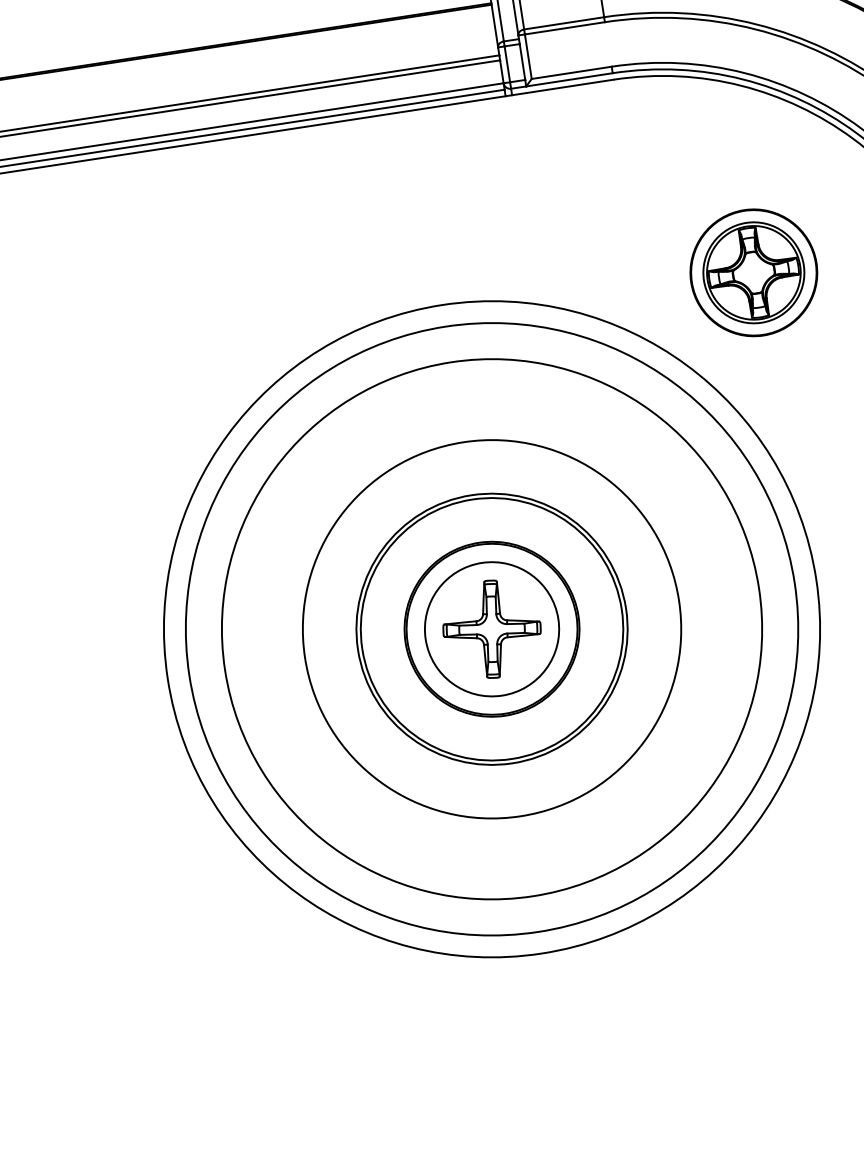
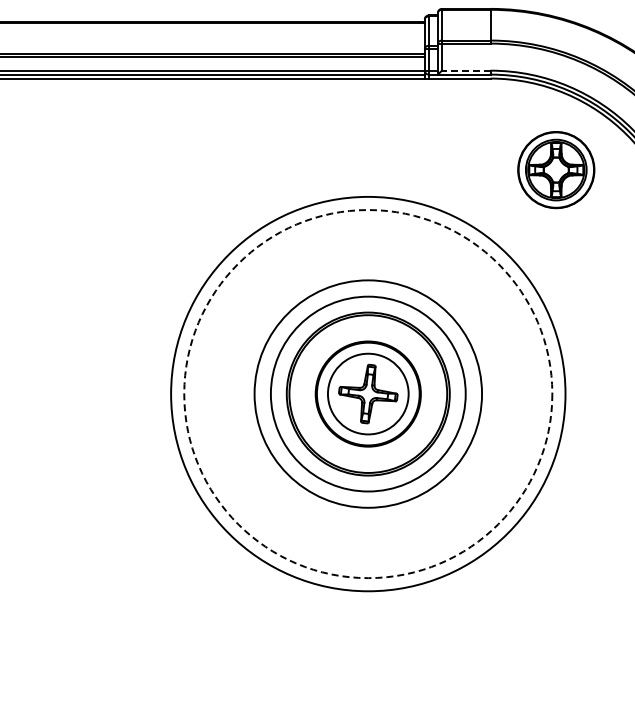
line: (570, 72) -> (465, 70), solid -> dashed
part: (754, 273) -> (556, 170), moved
circle: (490, 628) -> (367, 393), size x0.6
circle: (492, 629) -> (368, 394), solid -> dashed

